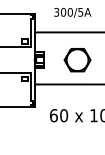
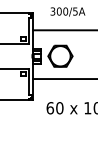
part: (77, 59) -> (60, 55), moved

